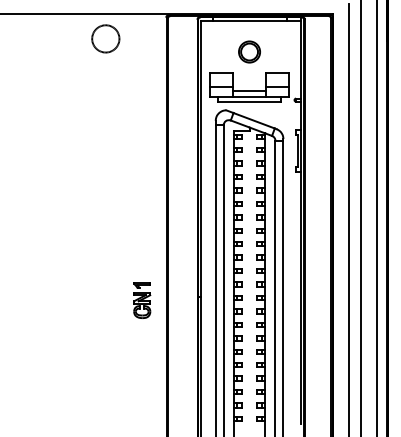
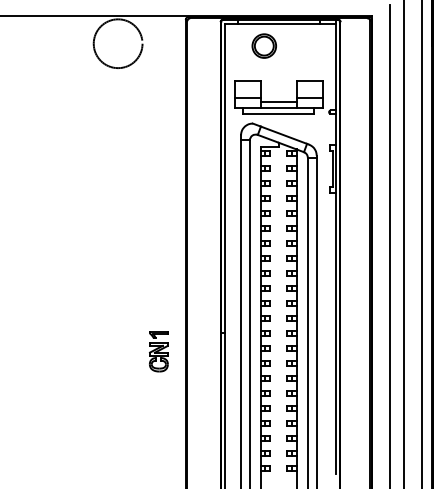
circle: (105, 38) -> (117, 43), size x1.6
part: (249, 51) -> (264, 45), moved
part: (142, 300) -> (159, 351), moved

